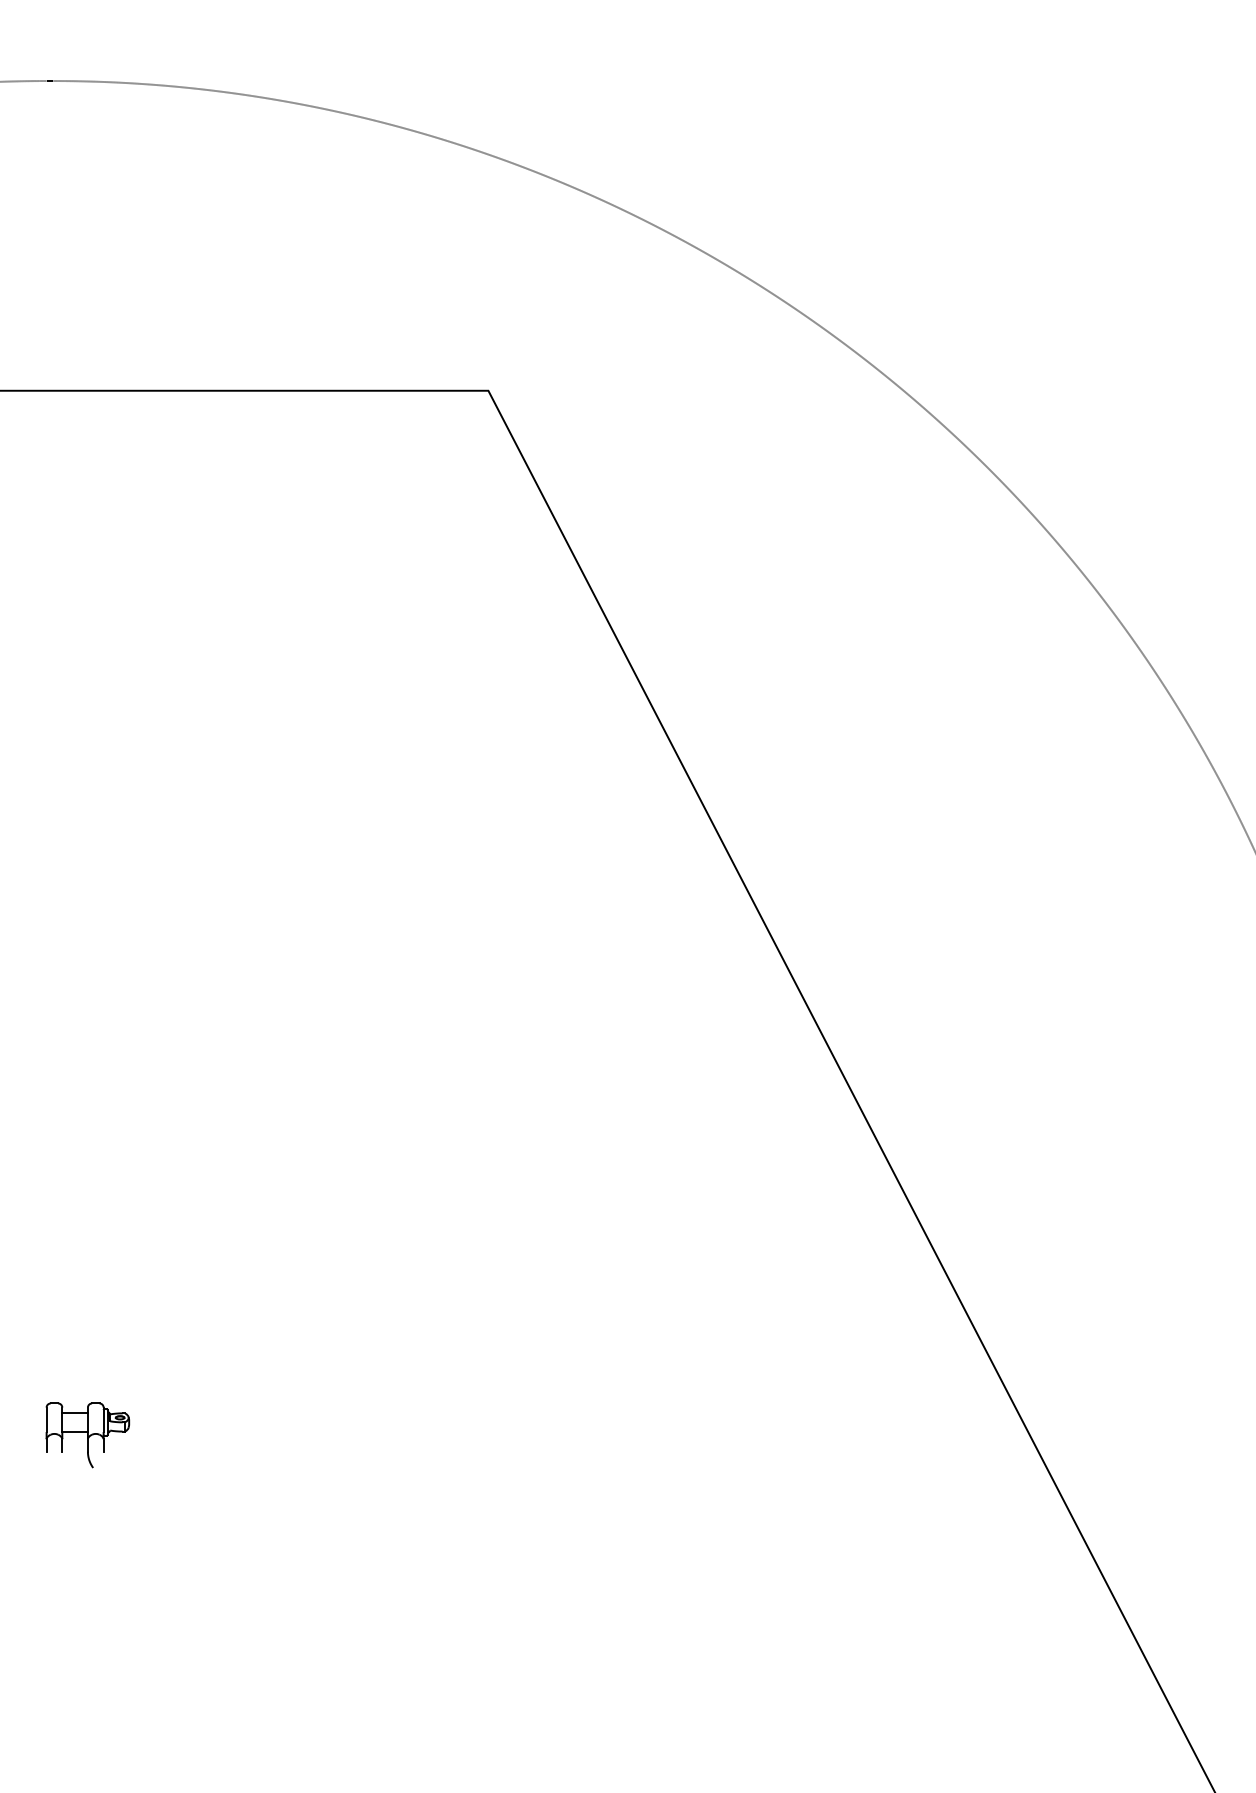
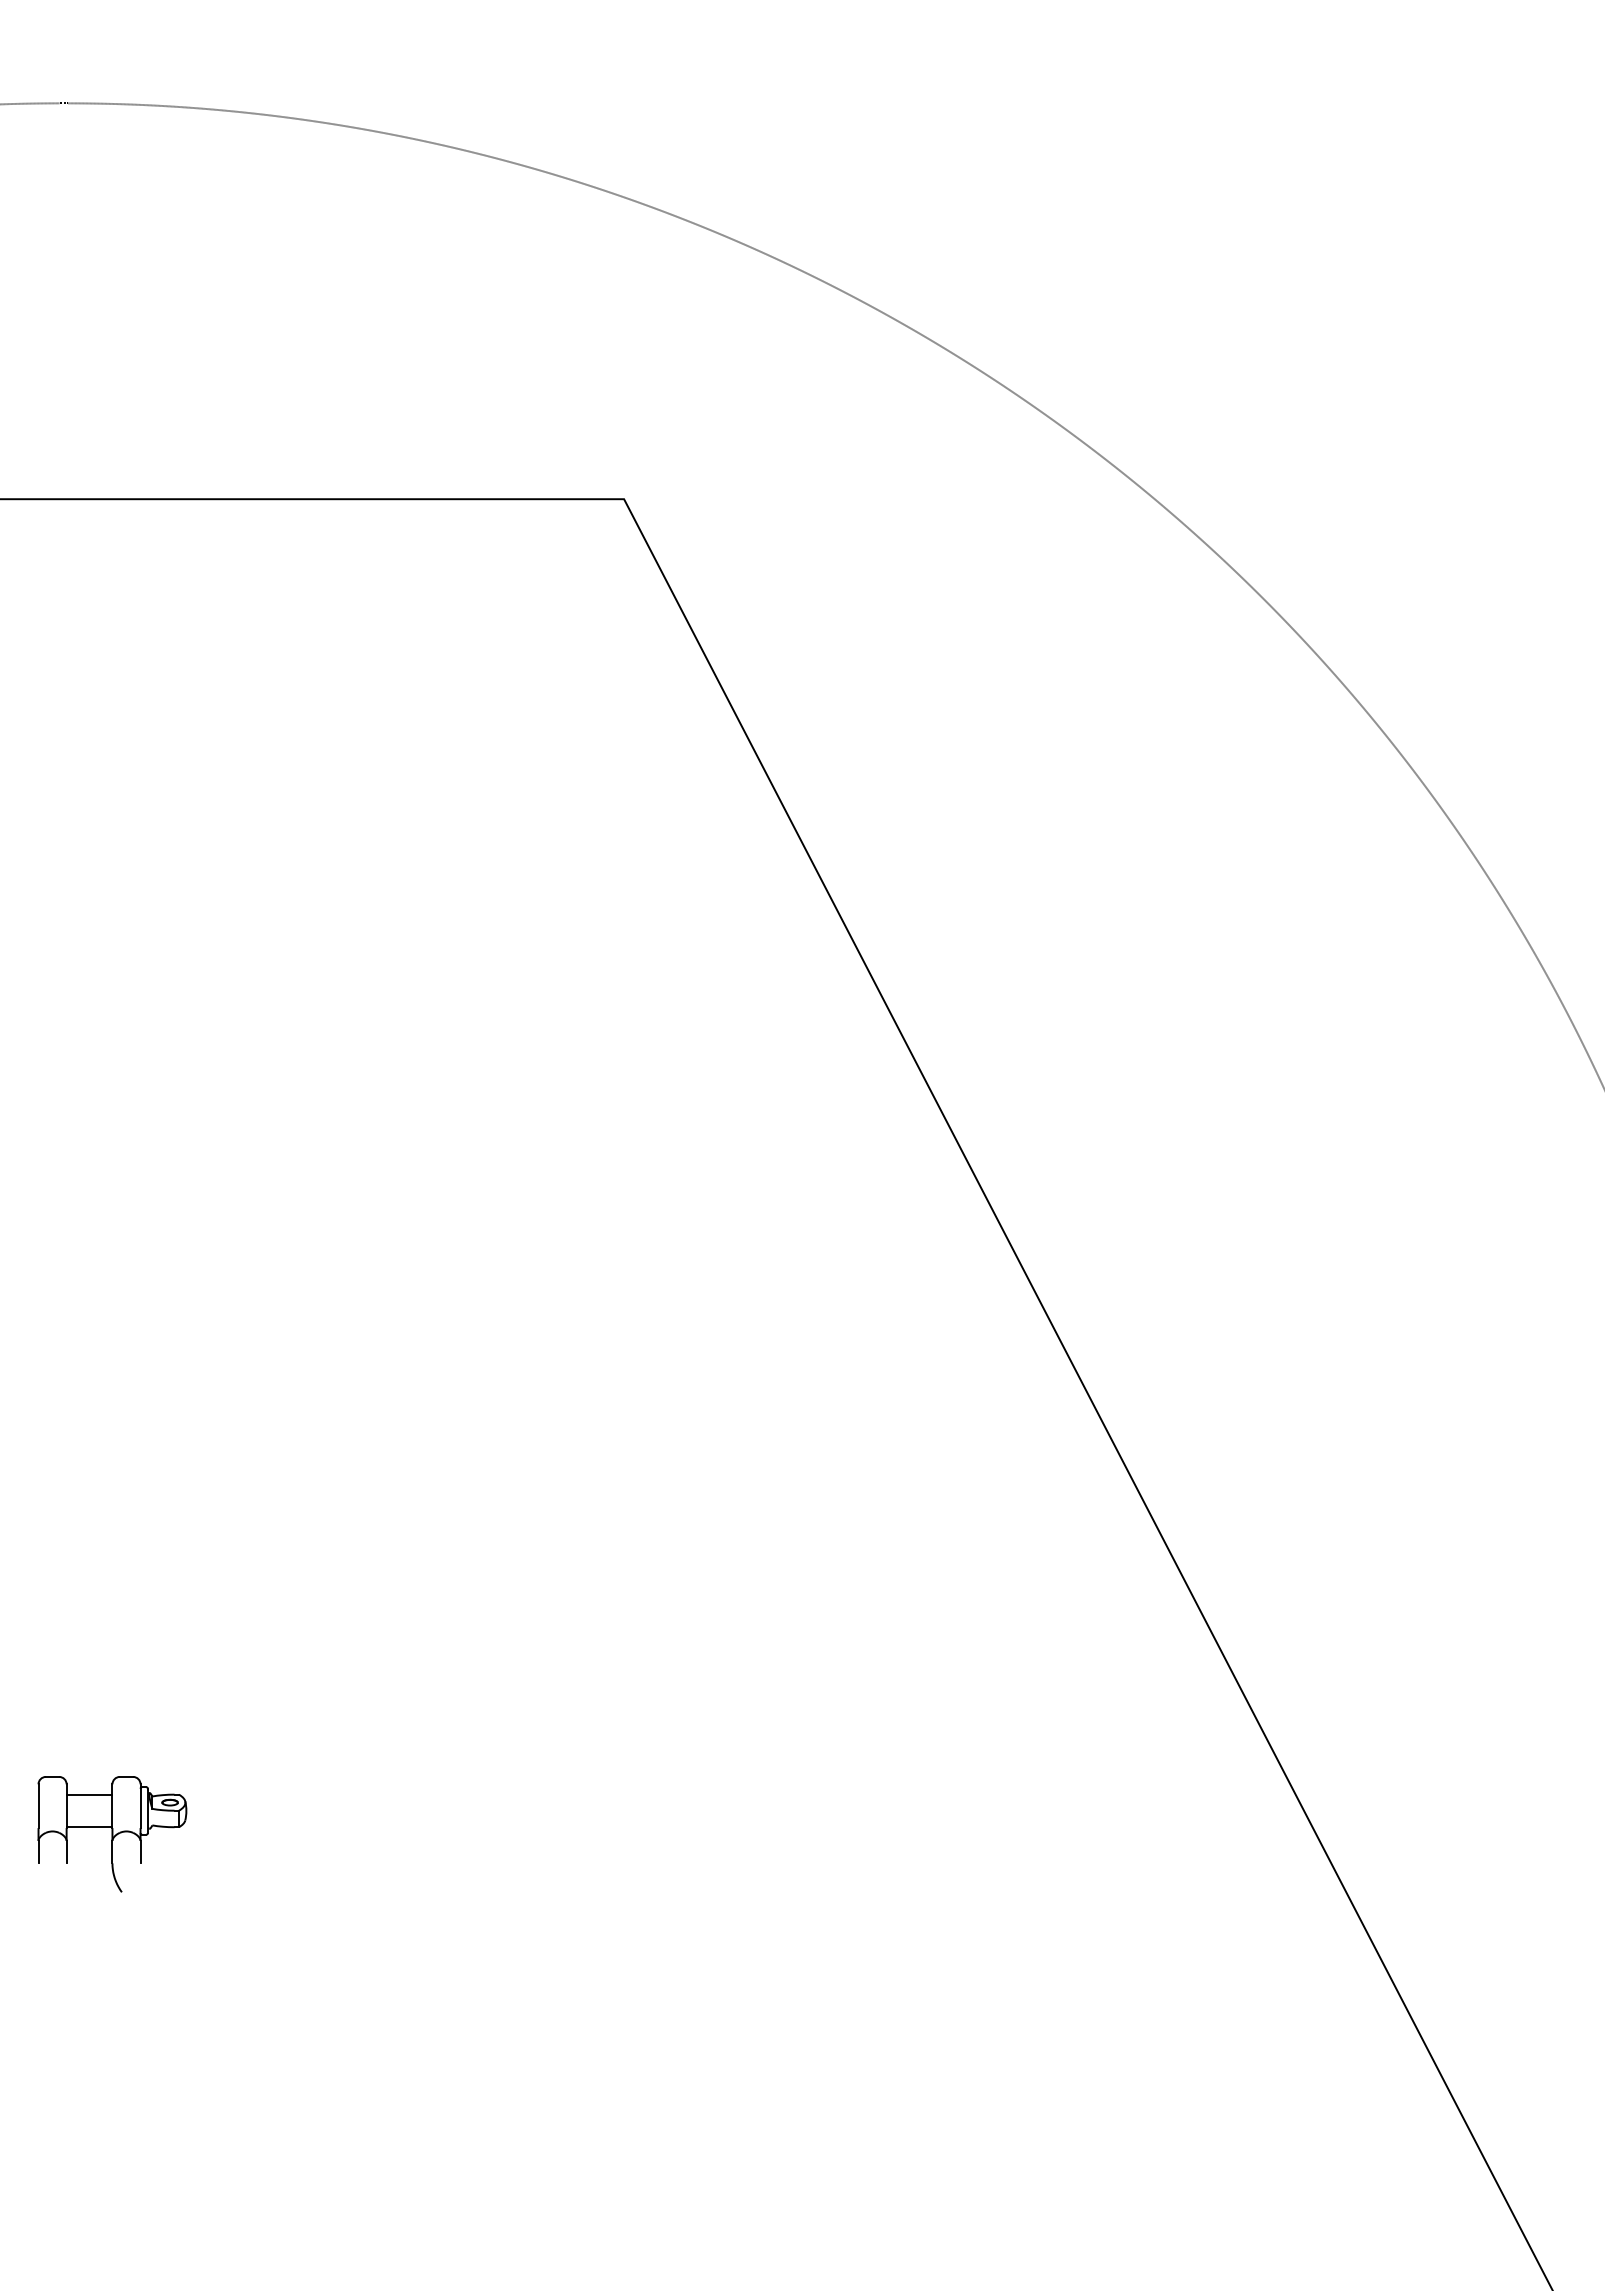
part: (87, 1435) -> (111, 1834), size x1.4

